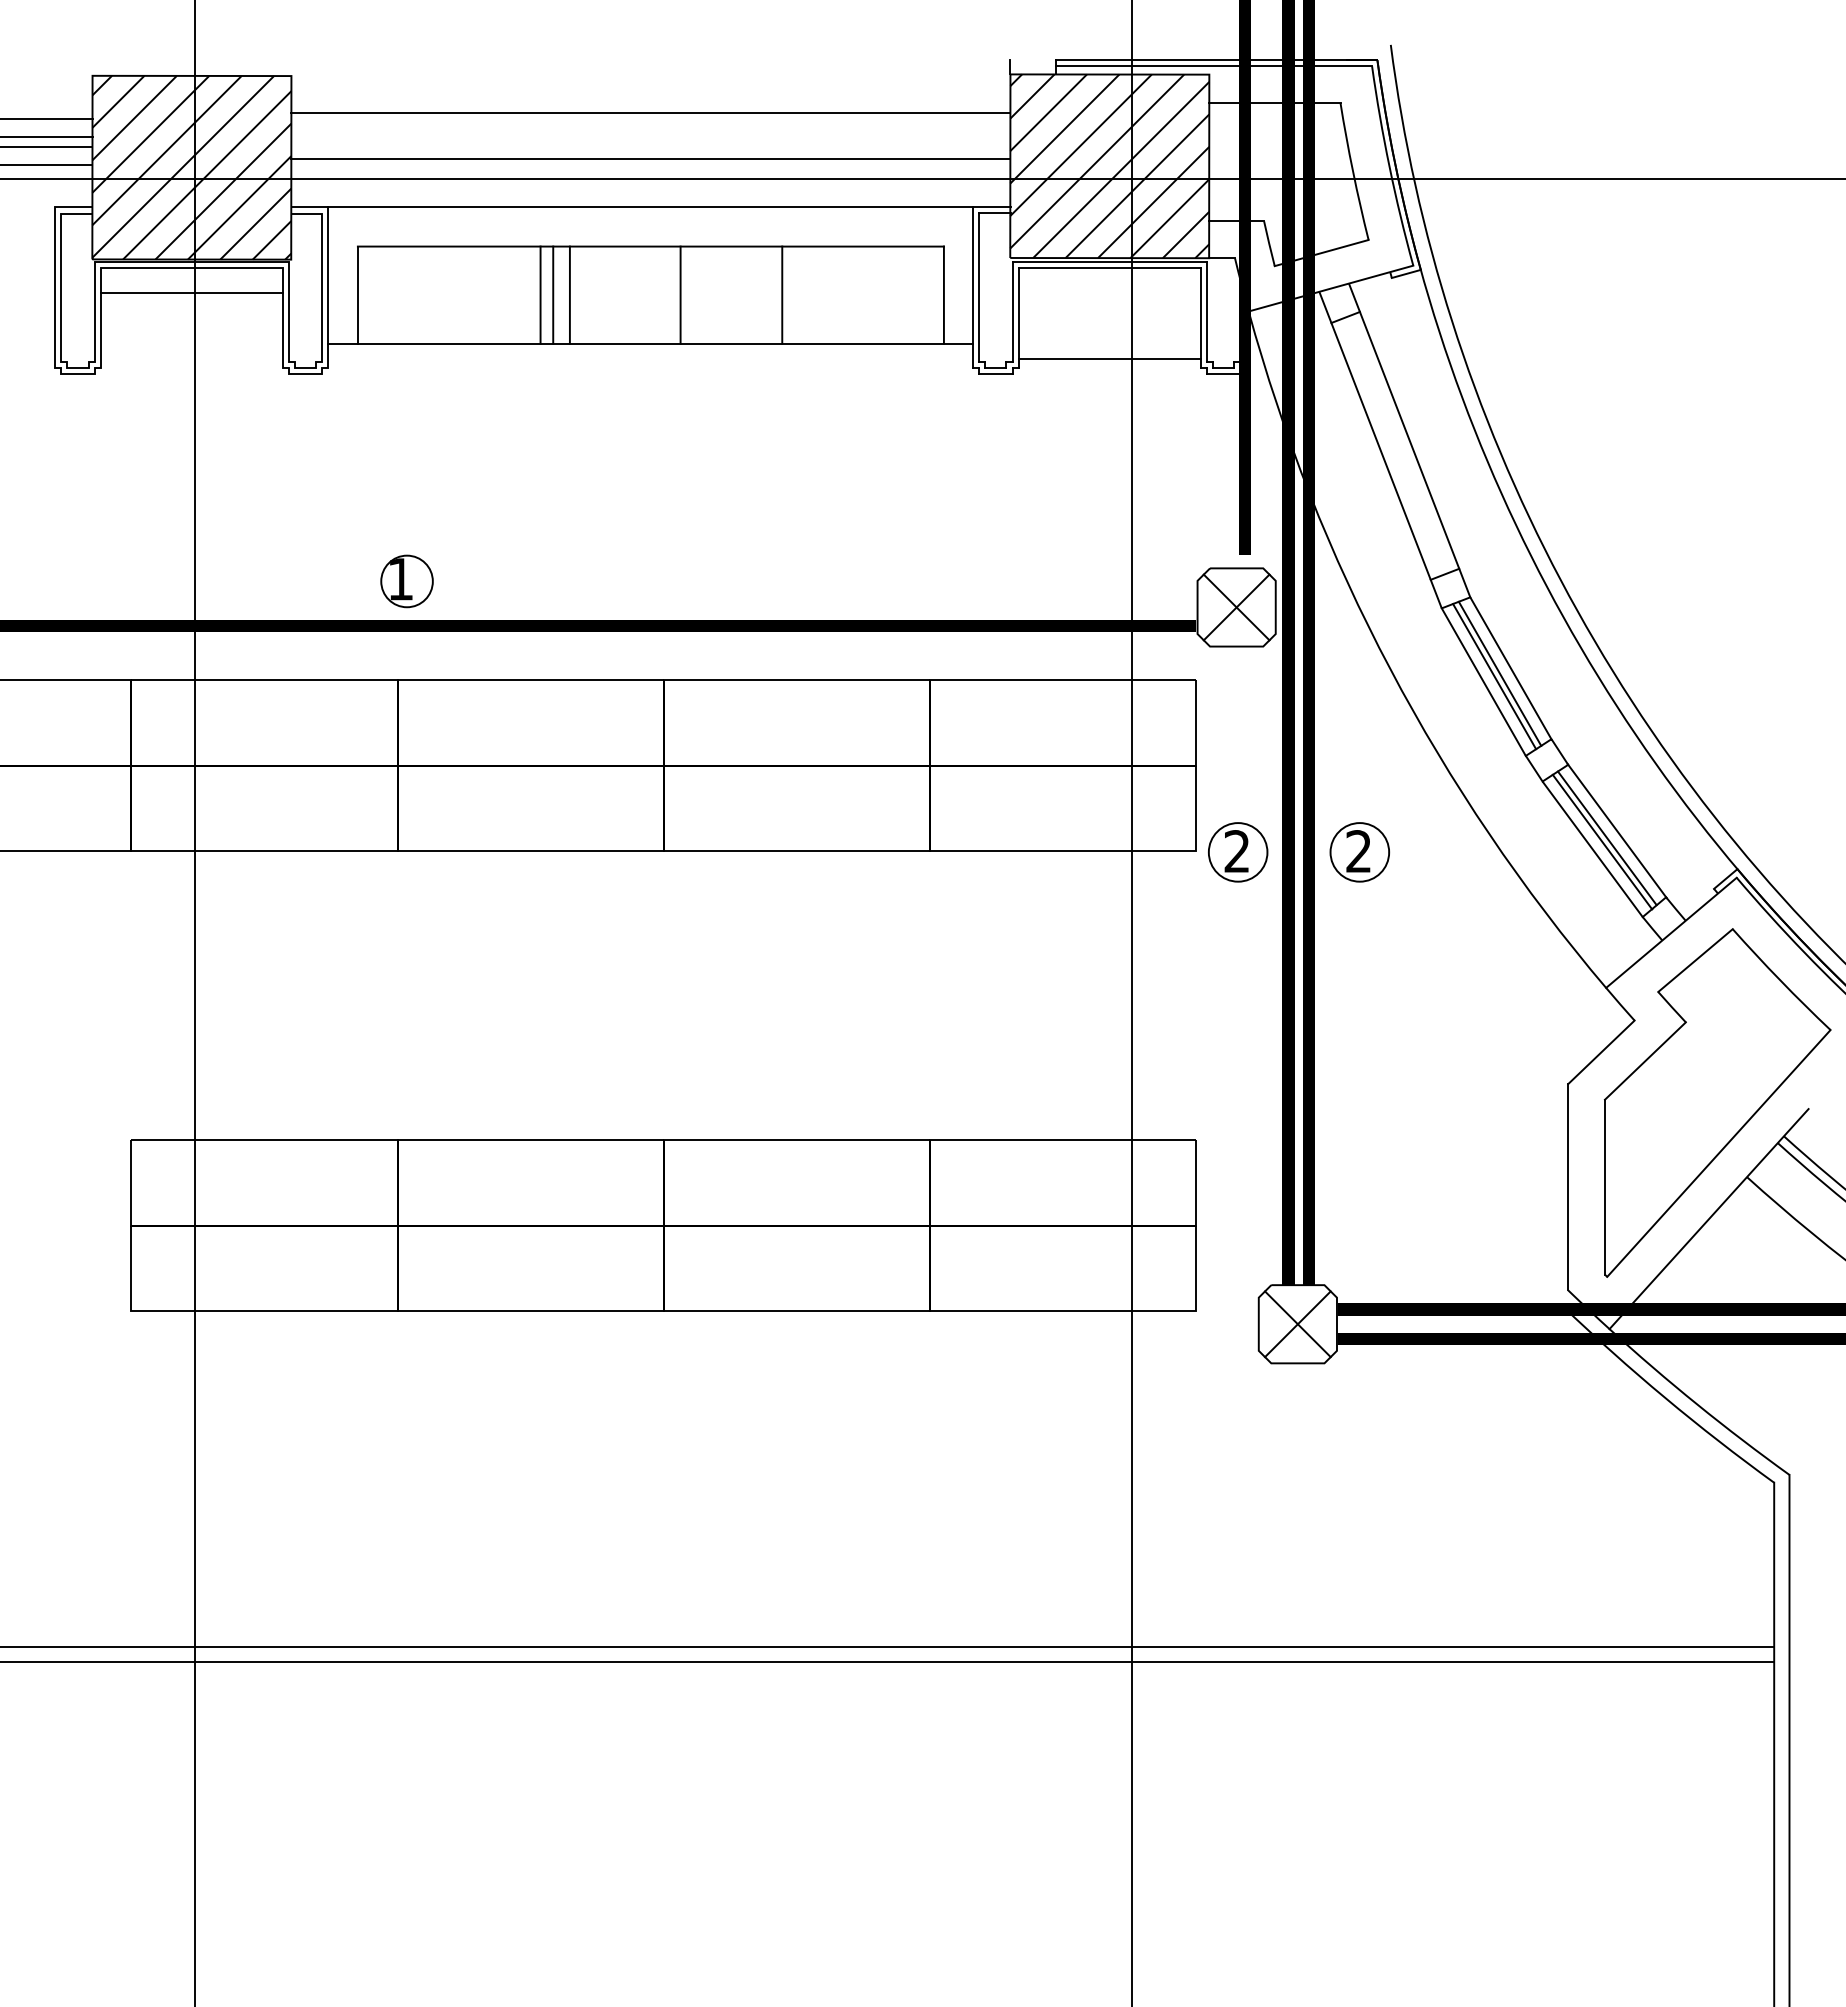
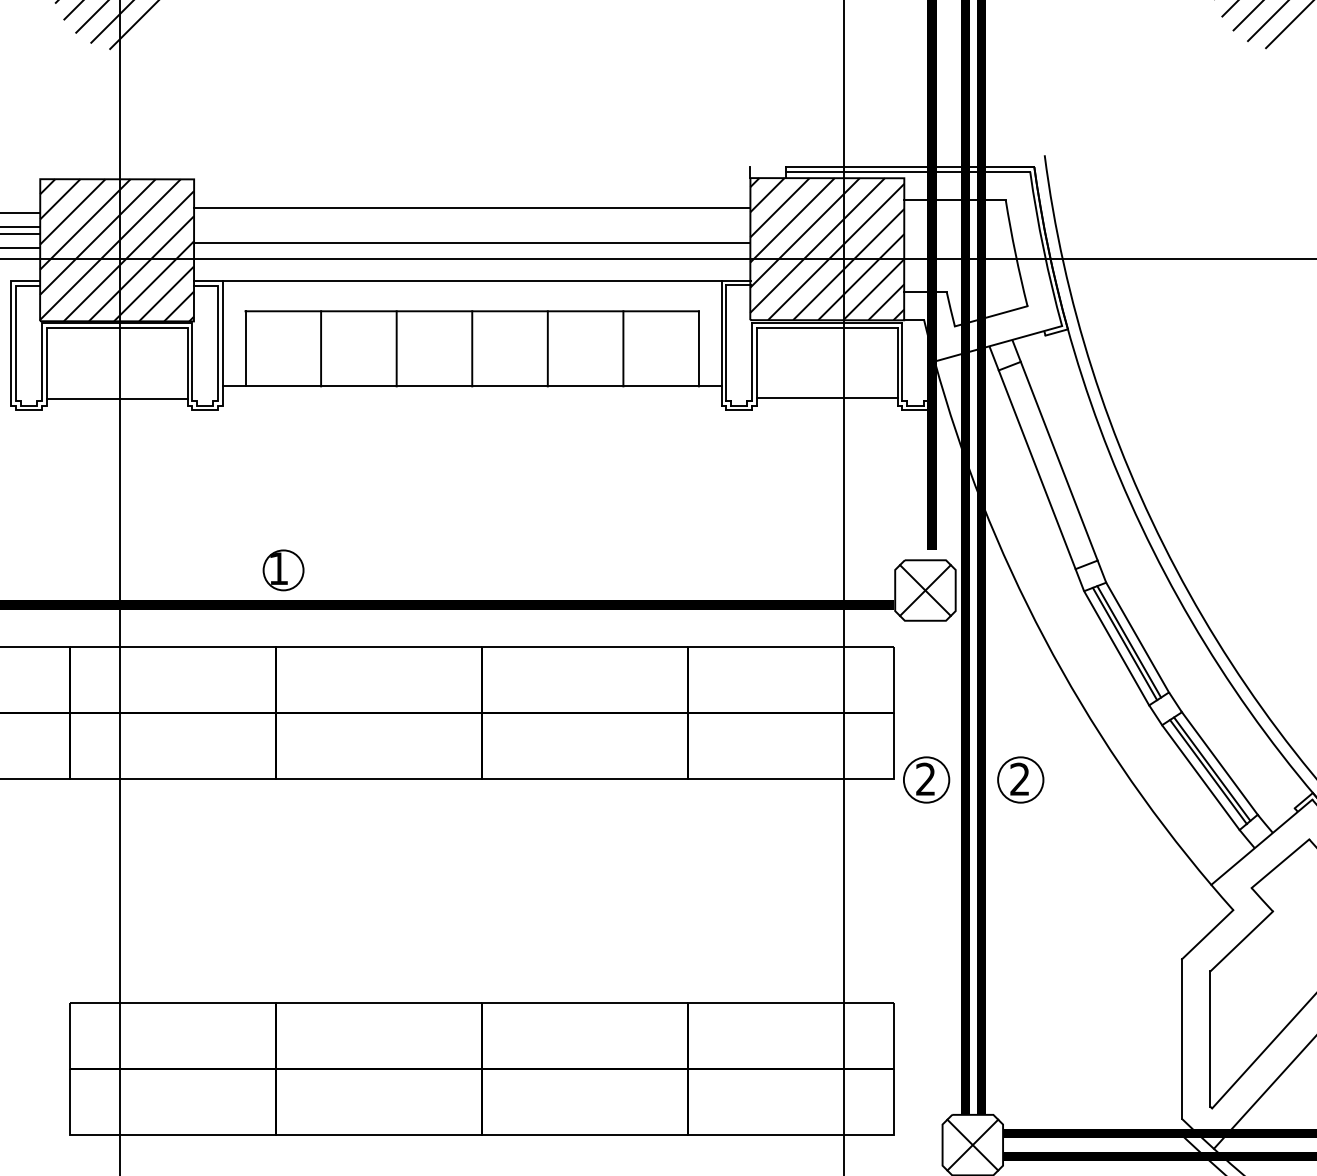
line: (191, 293) -> (116, 398), moved
line: (540, 294) -> (321, 348), moved
line: (569, 294) -> (471, 348), moved
line: (680, 294) -> (547, 348), moved
line: (782, 294) -> (623, 348), moved

